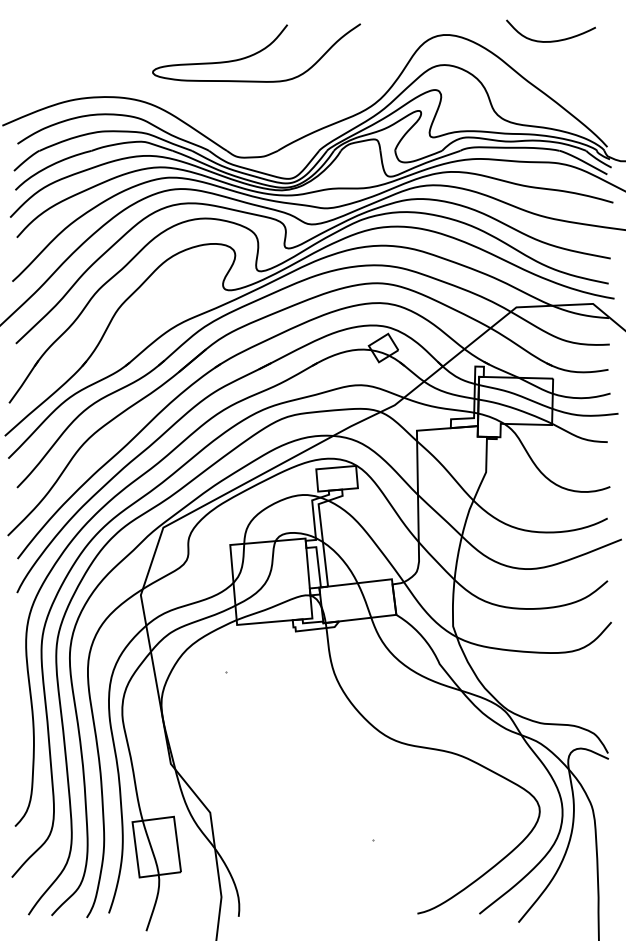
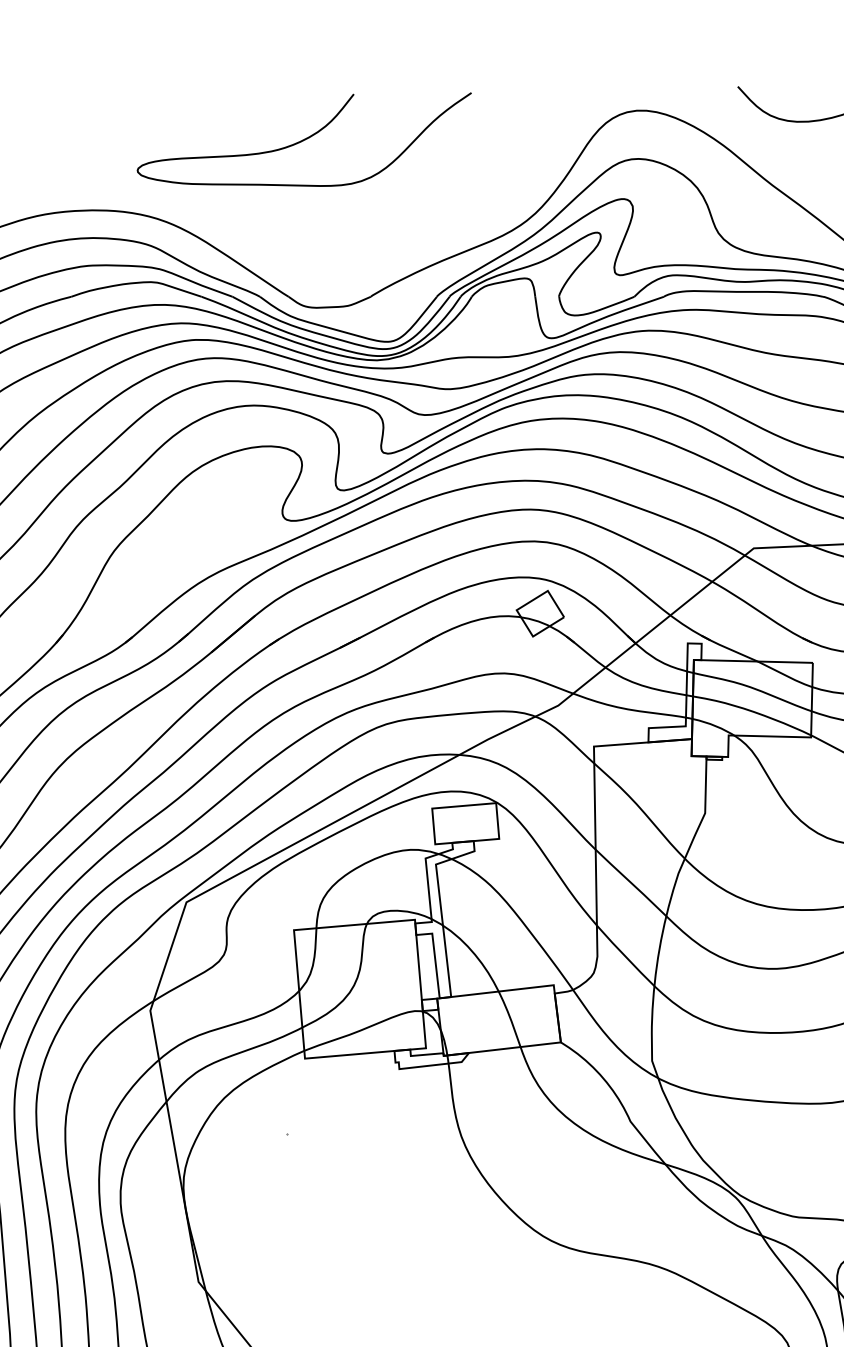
curve: (256, 52) -> (304, 138), moved

